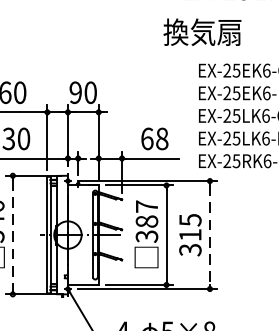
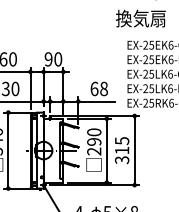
text: (201, 32) -> (140, 18), moved
text: (147, 220) -> (94, 141), 387 -> 290
line: (209, 234) -> (134, 150), dashed -> solid
line: (13, 236) -> (8, 151), dashed -> solid

